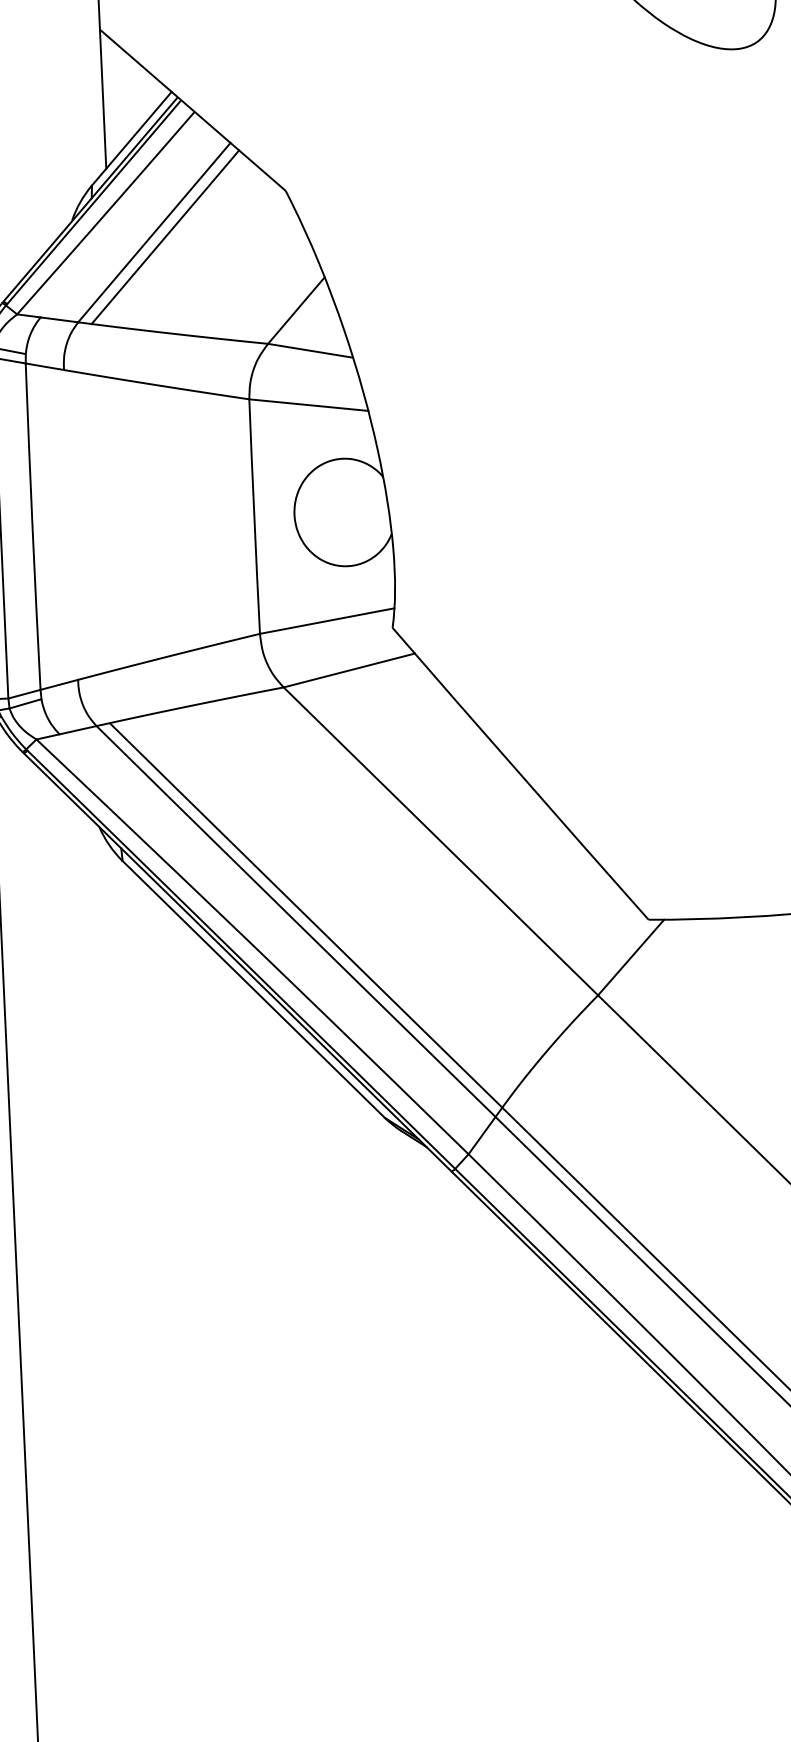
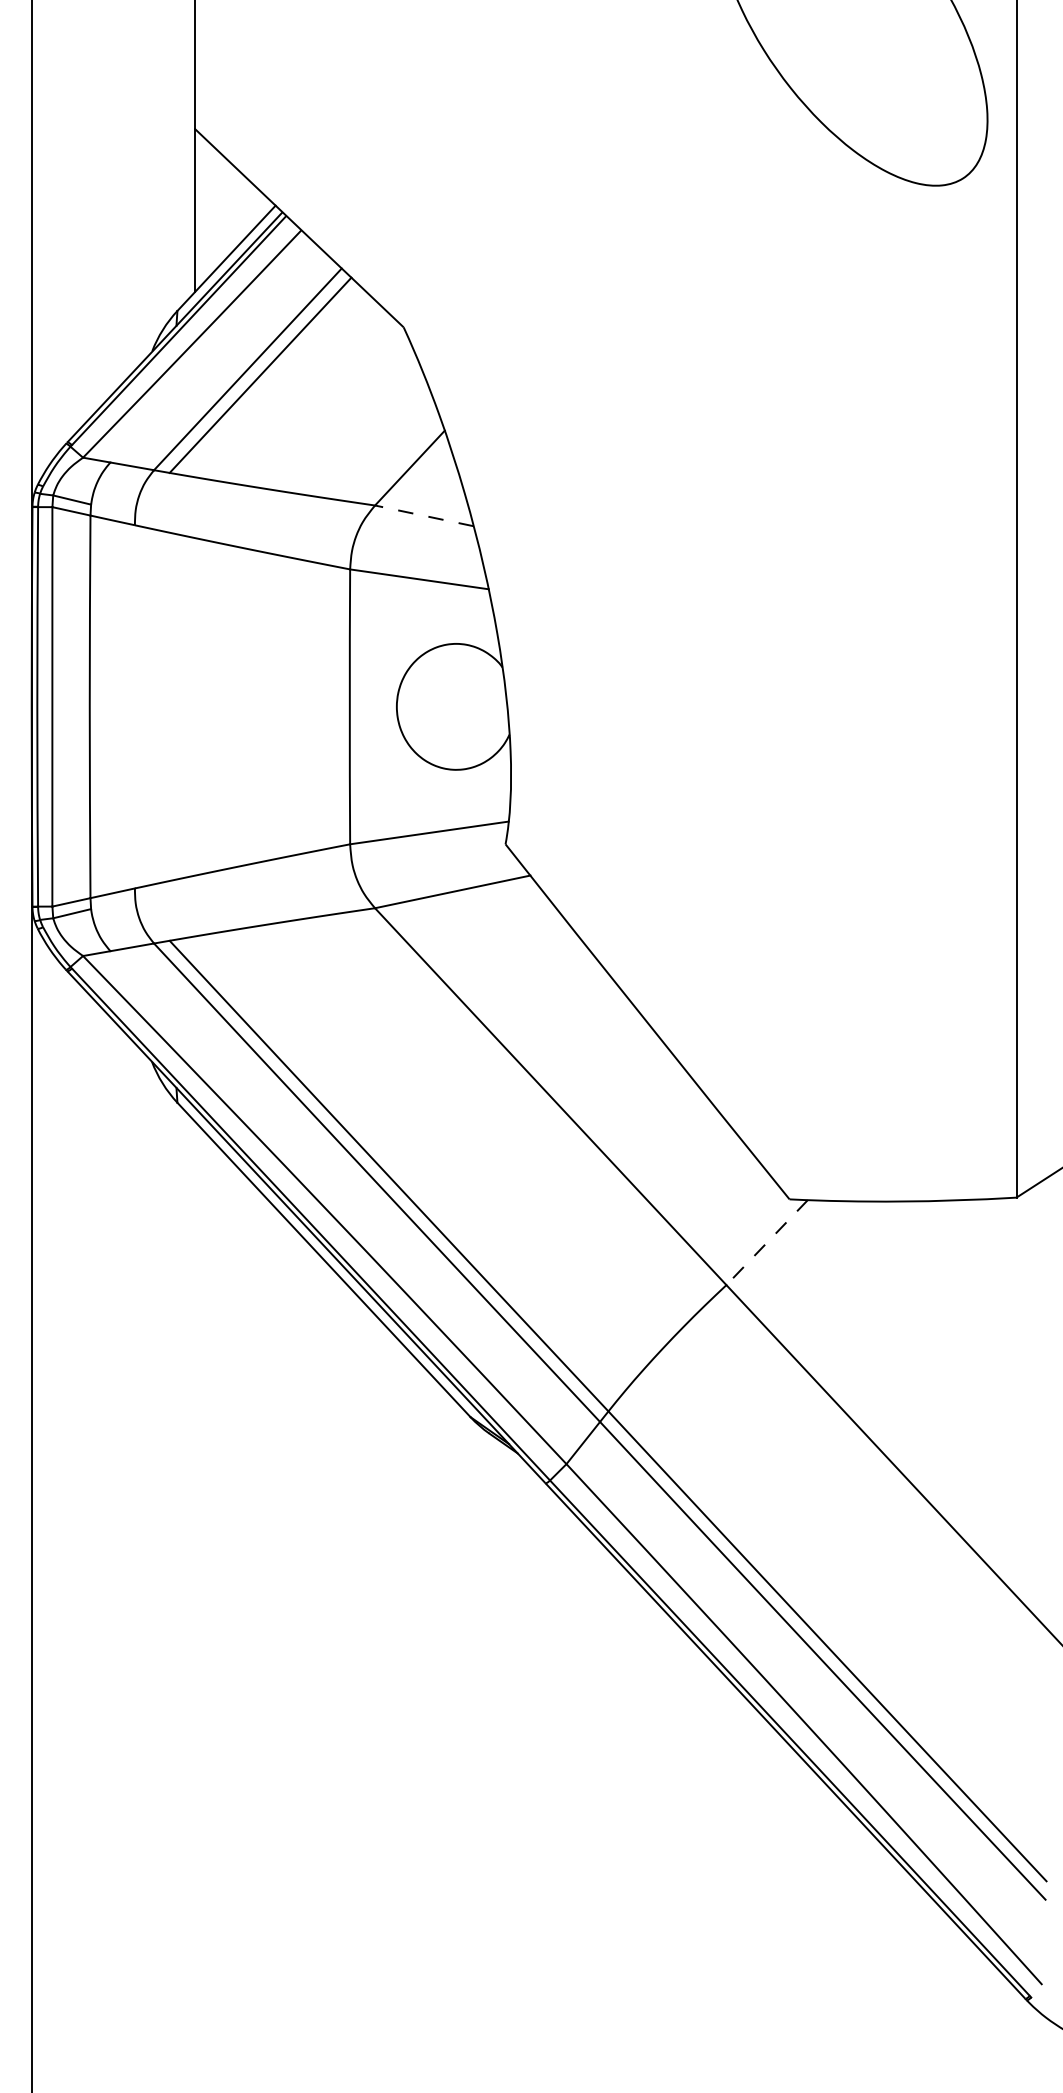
line: (309, 350) -> (423, 515), solid -> dashed
line: (631, 957) -> (767, 1242), solid -> dashed

